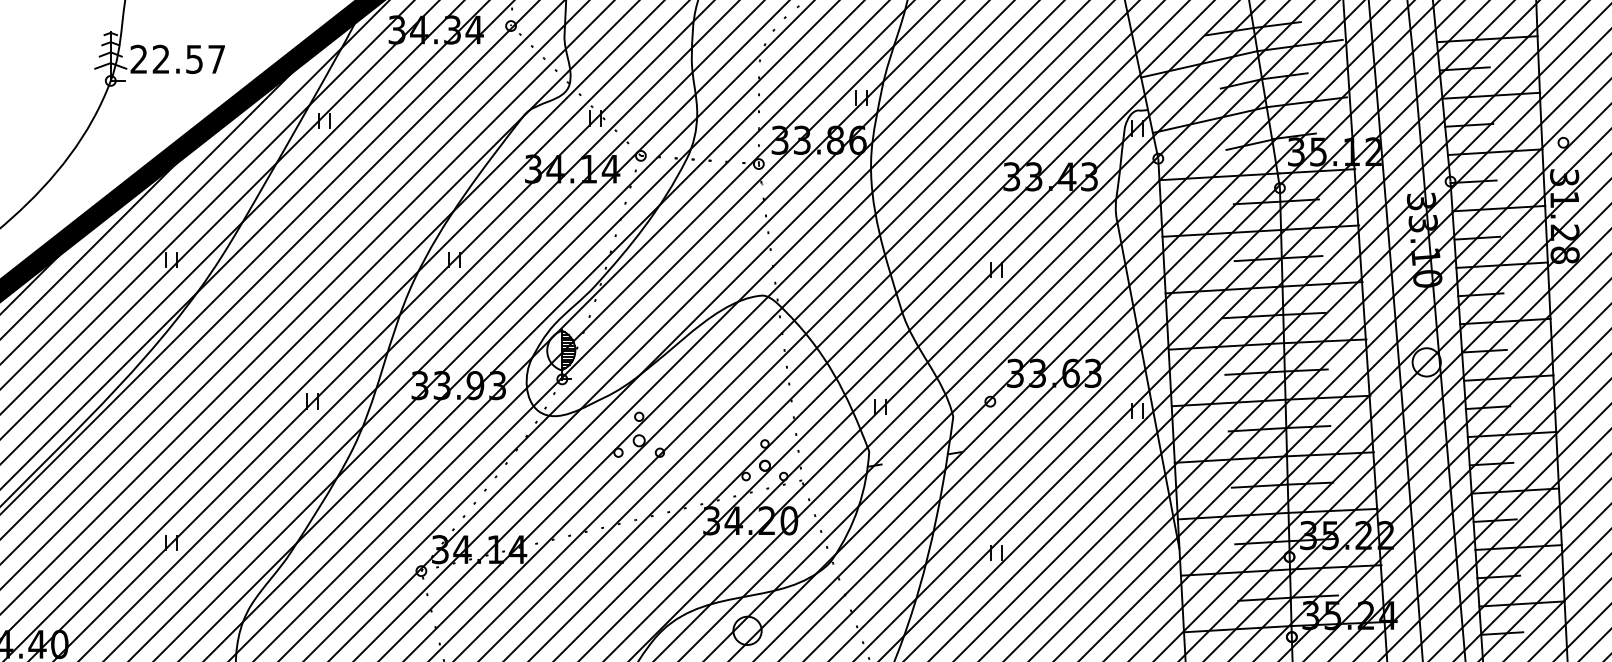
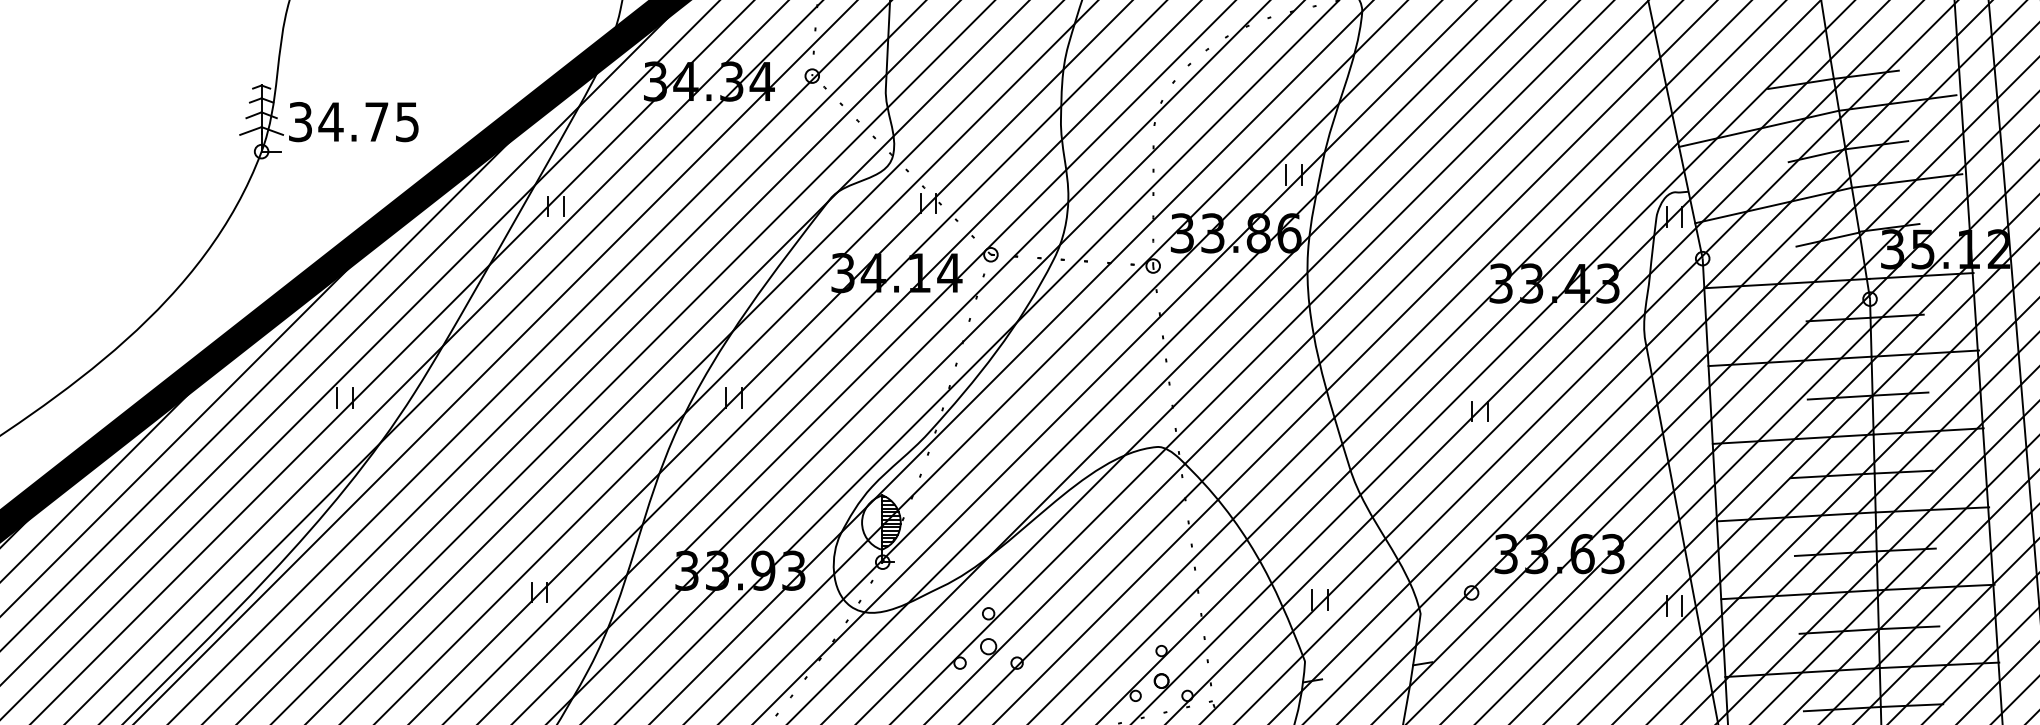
text: (177, 59) -> (353, 122), 22.57 -> 34.75

